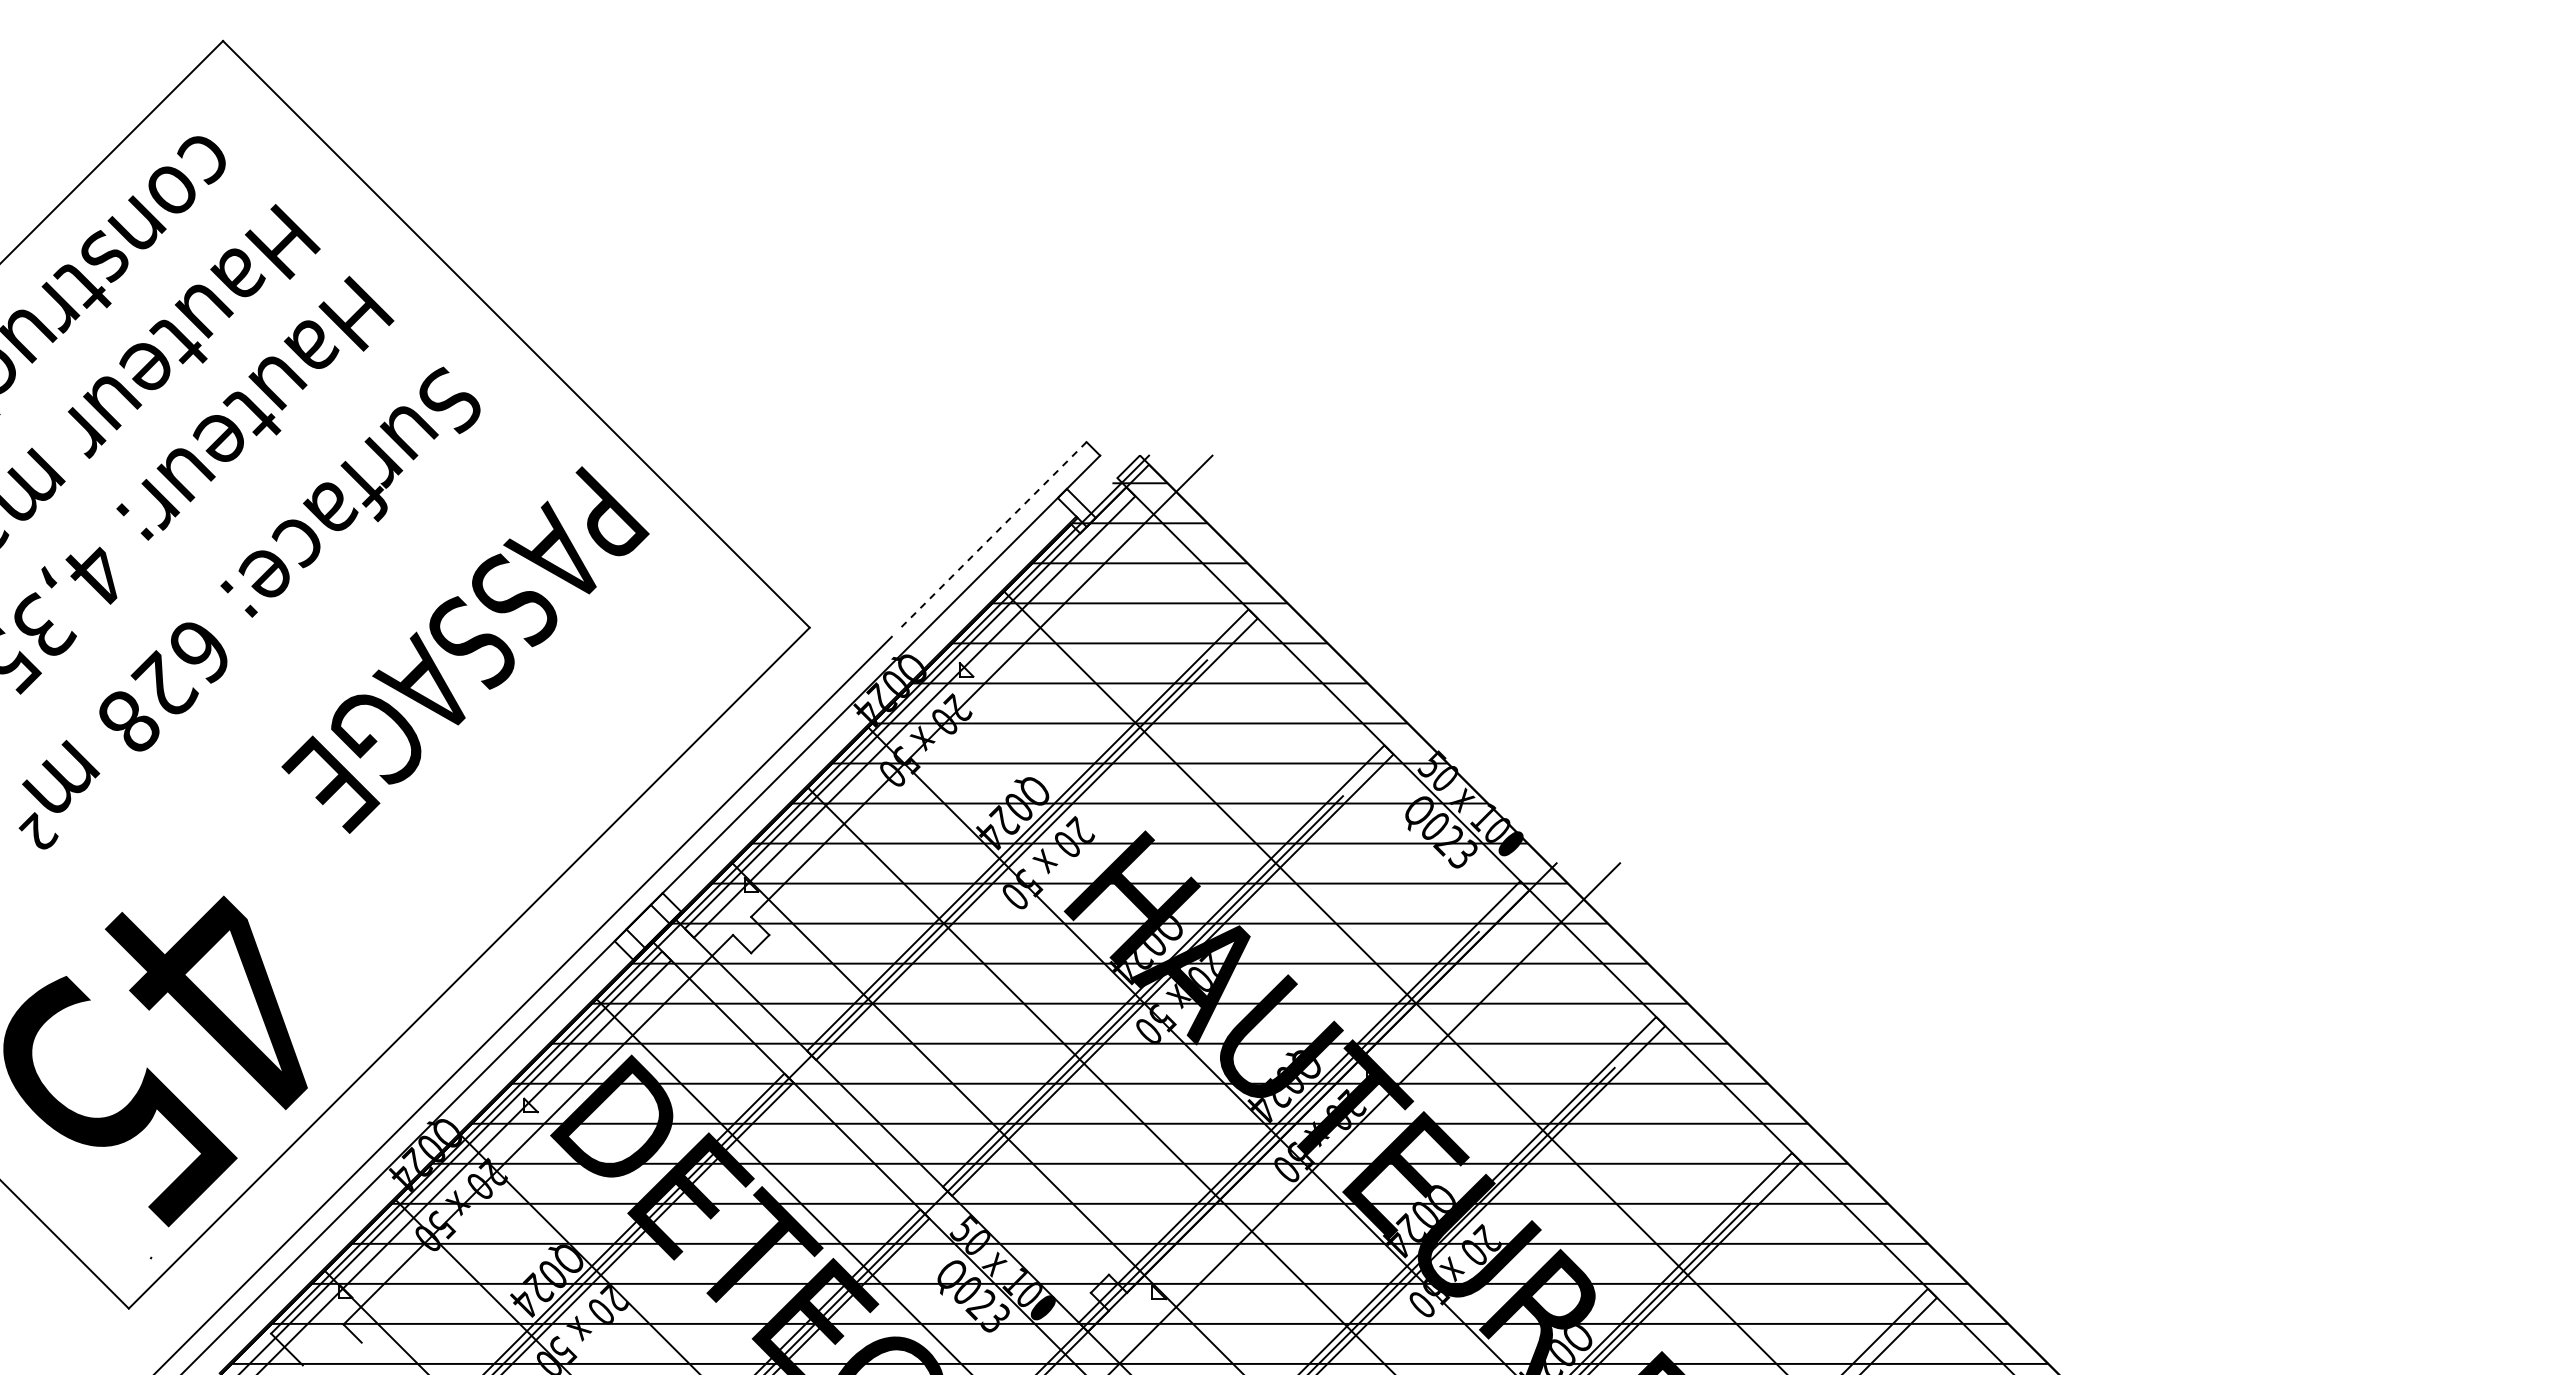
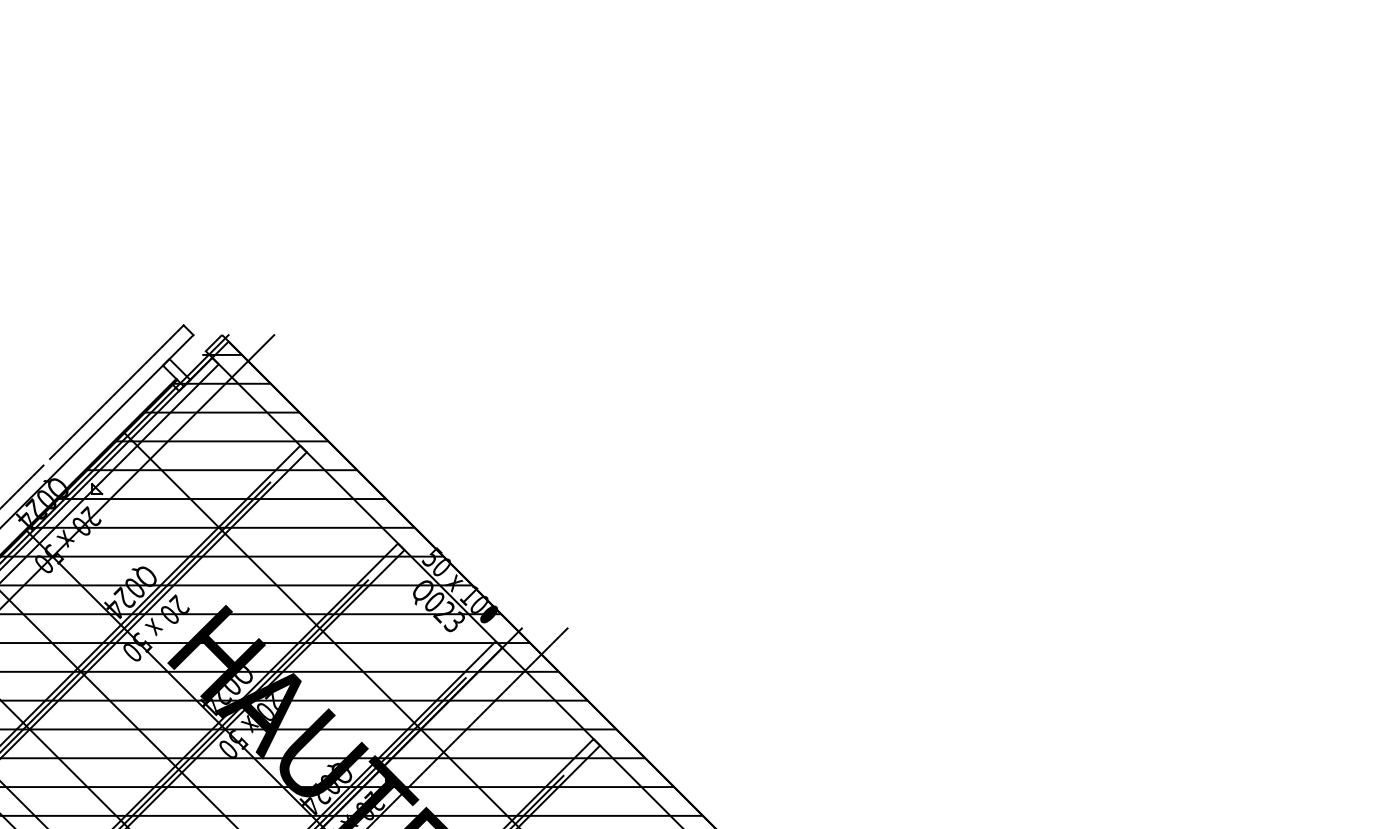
line: (993, 535) -> (116, 392), dashed -> solid

